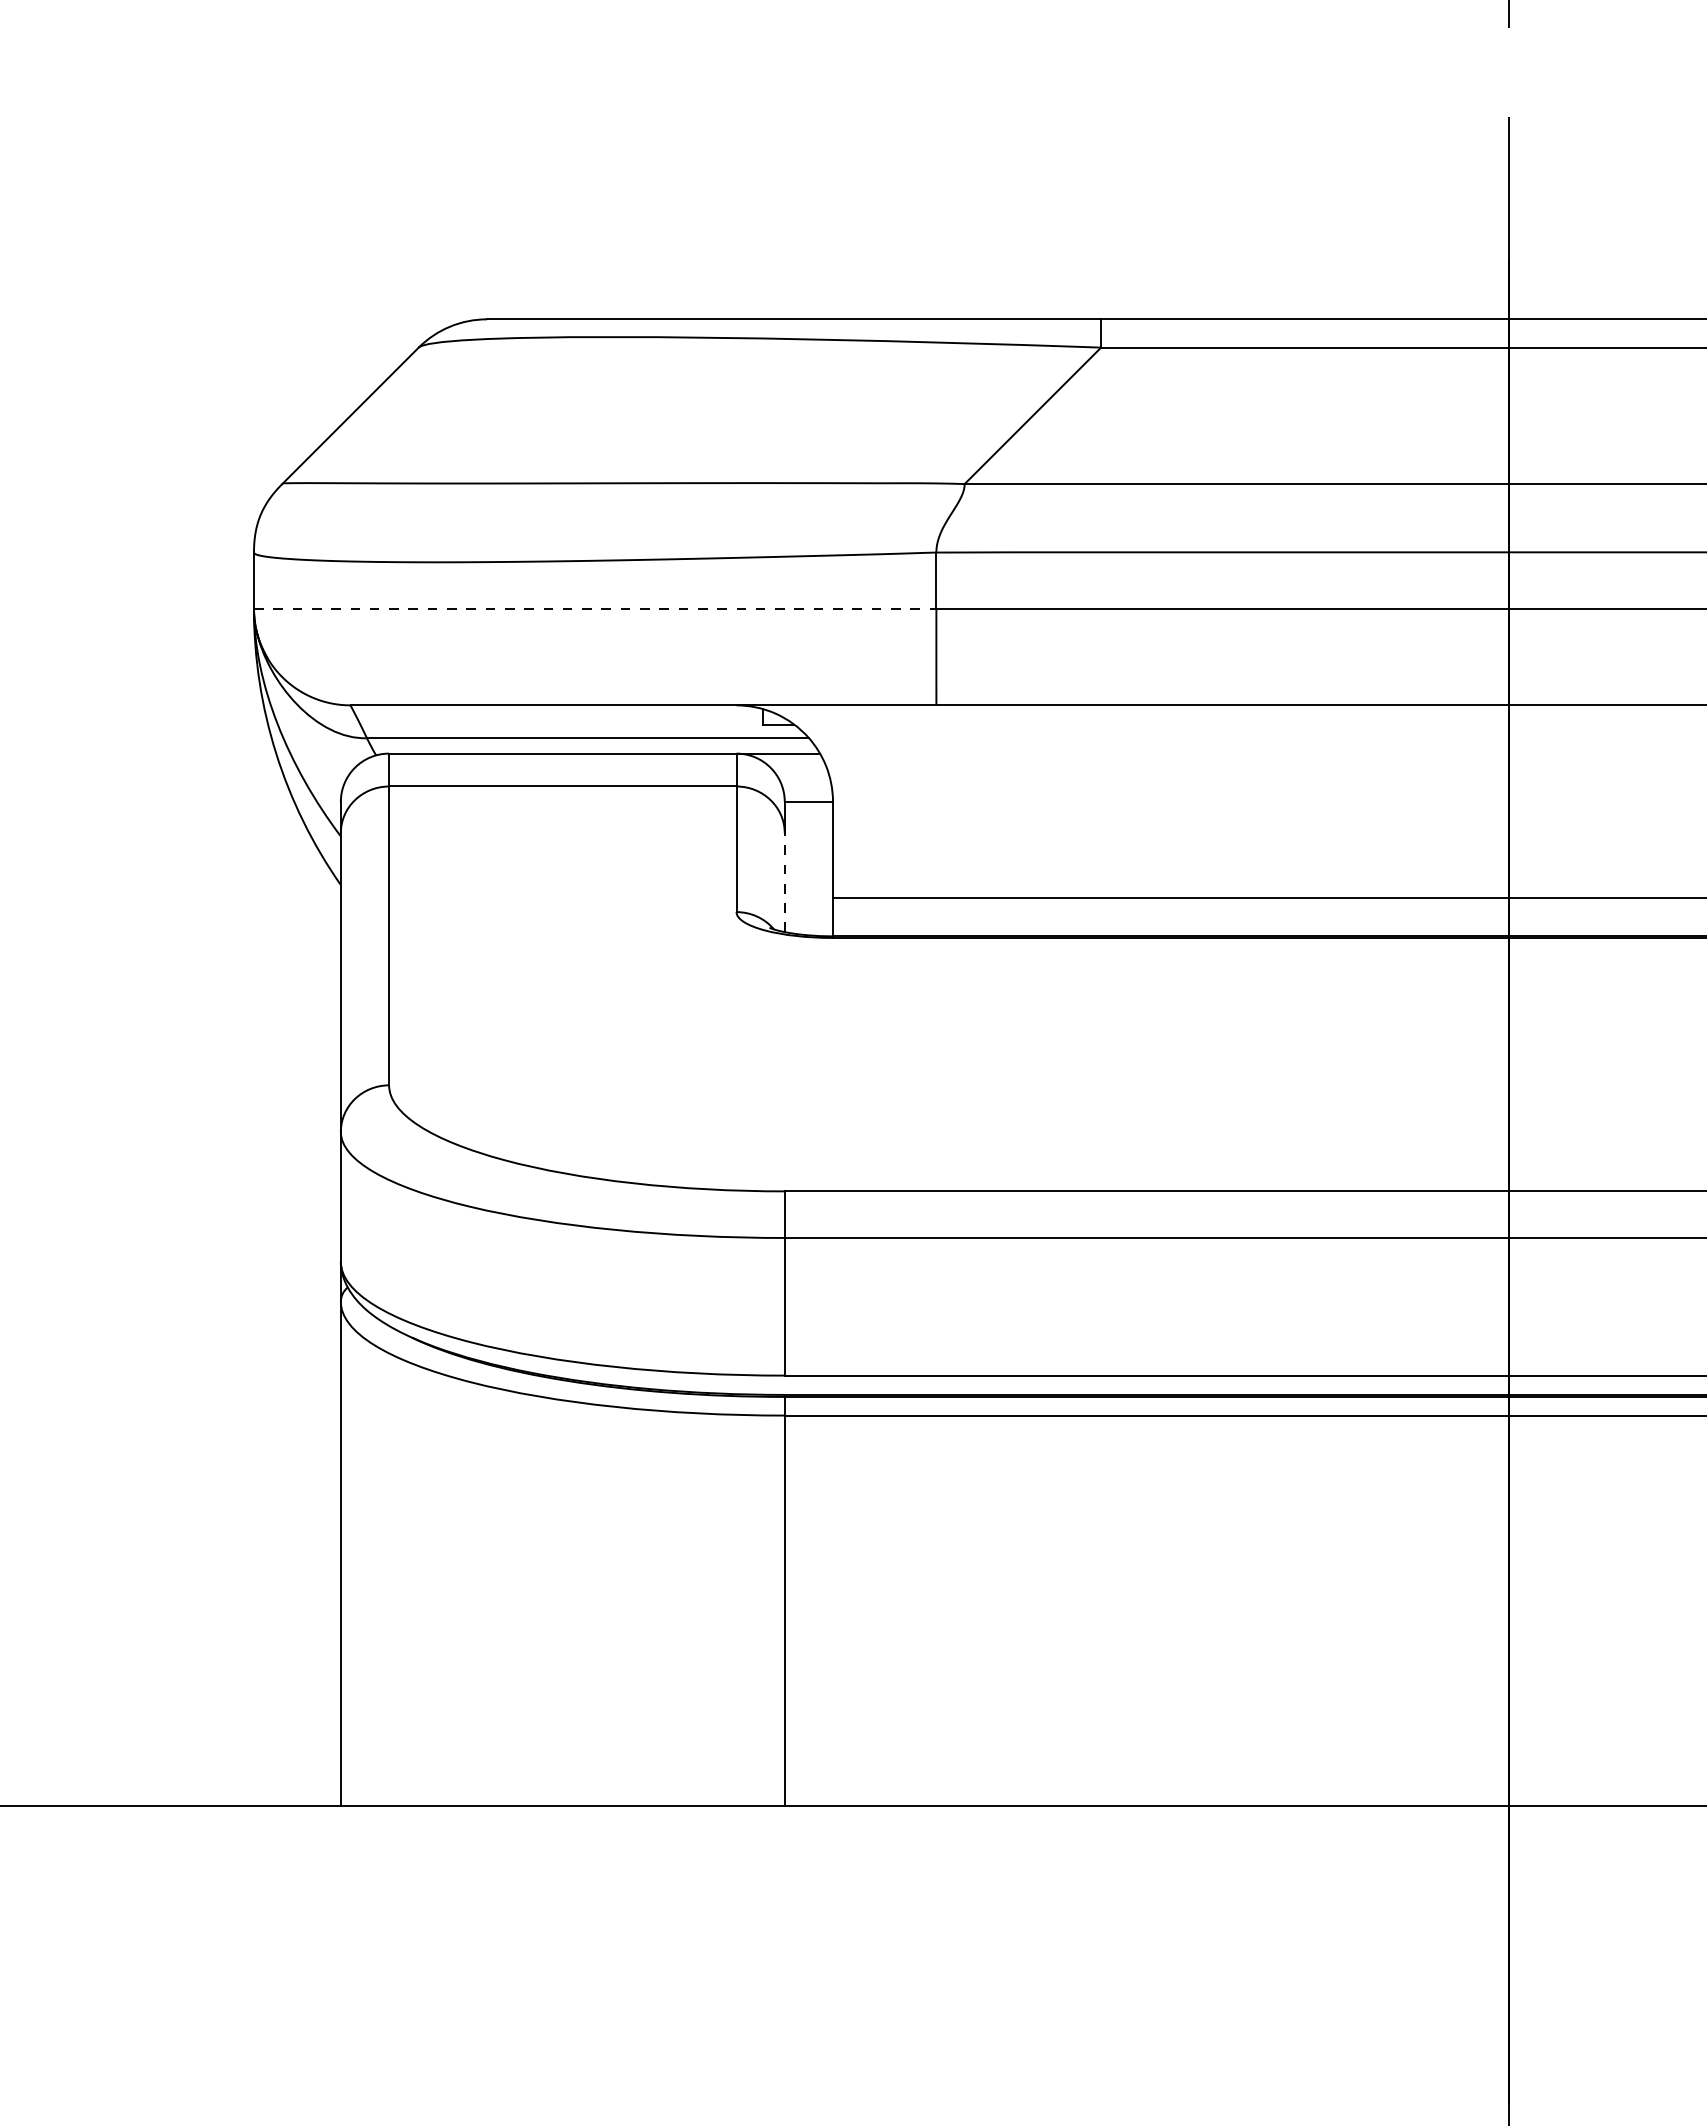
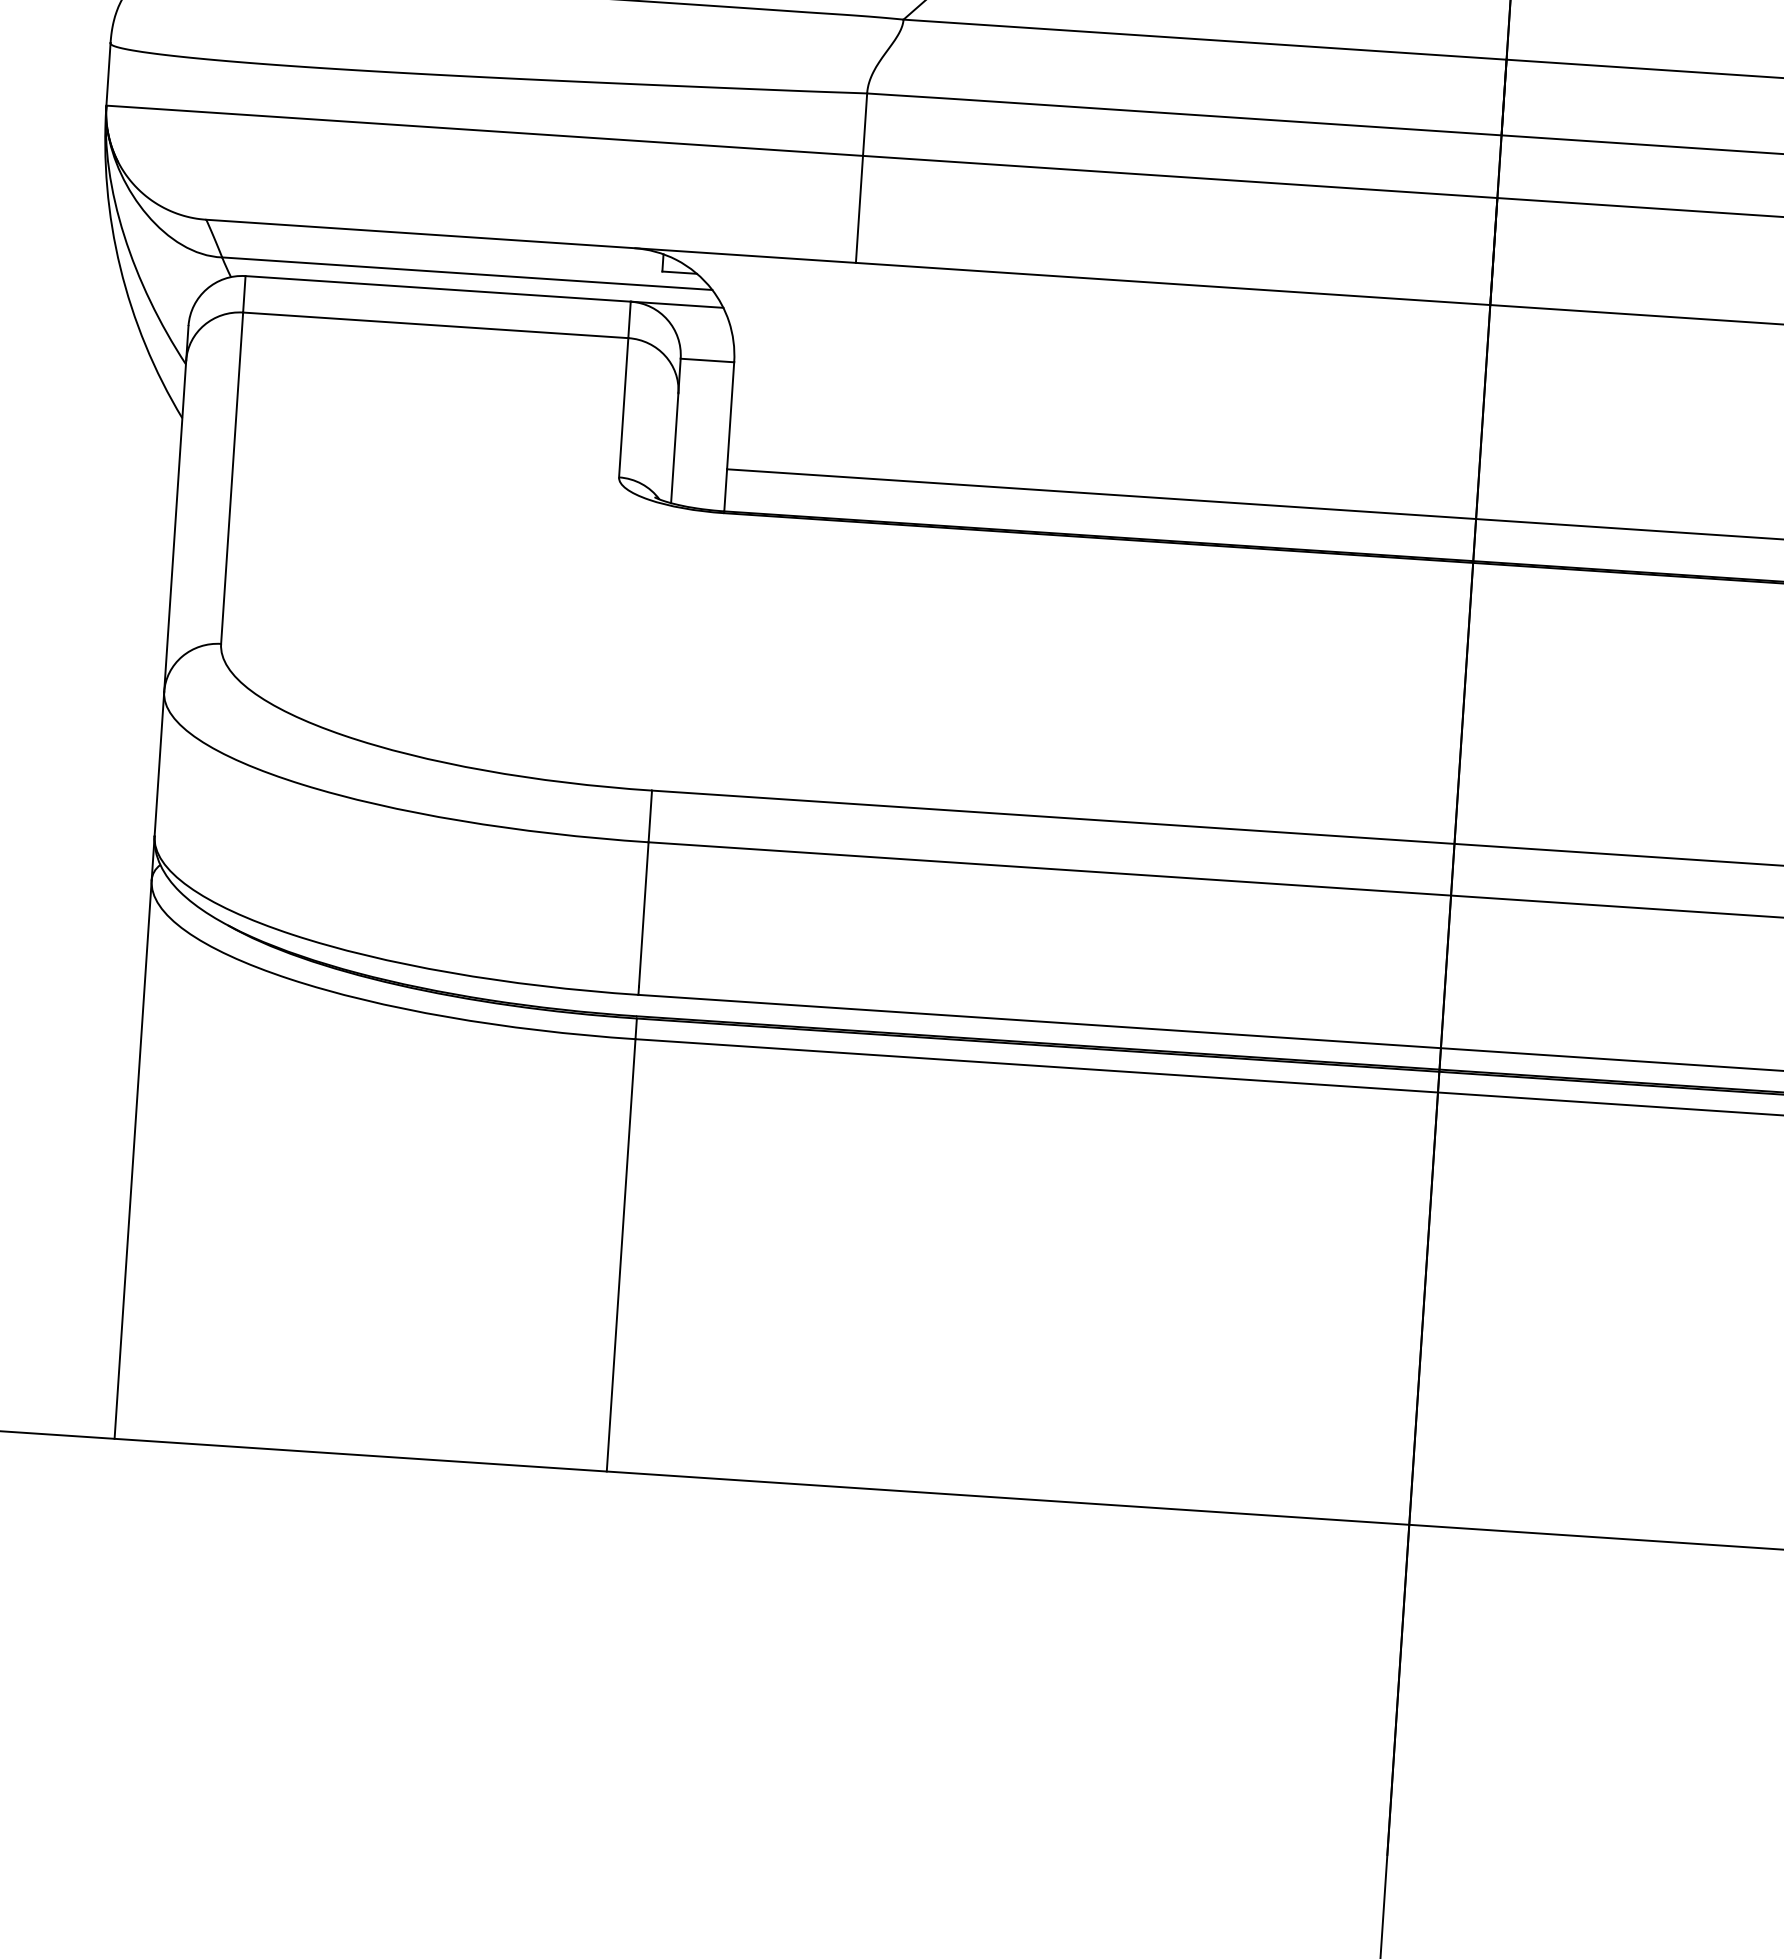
line: (595, 608) -> (485, 130), dashed -> solid
line: (784, 882) -> (674, 448), dashed -> solid

